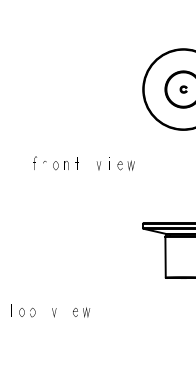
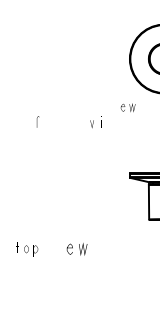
part: (60, 163) -> (59, 122), removed
part: (125, 165) -> (127, 107), moved
line: (53, 312) -> (53, 249), removed
part: (81, 312) -> (77, 249), size x1.4

